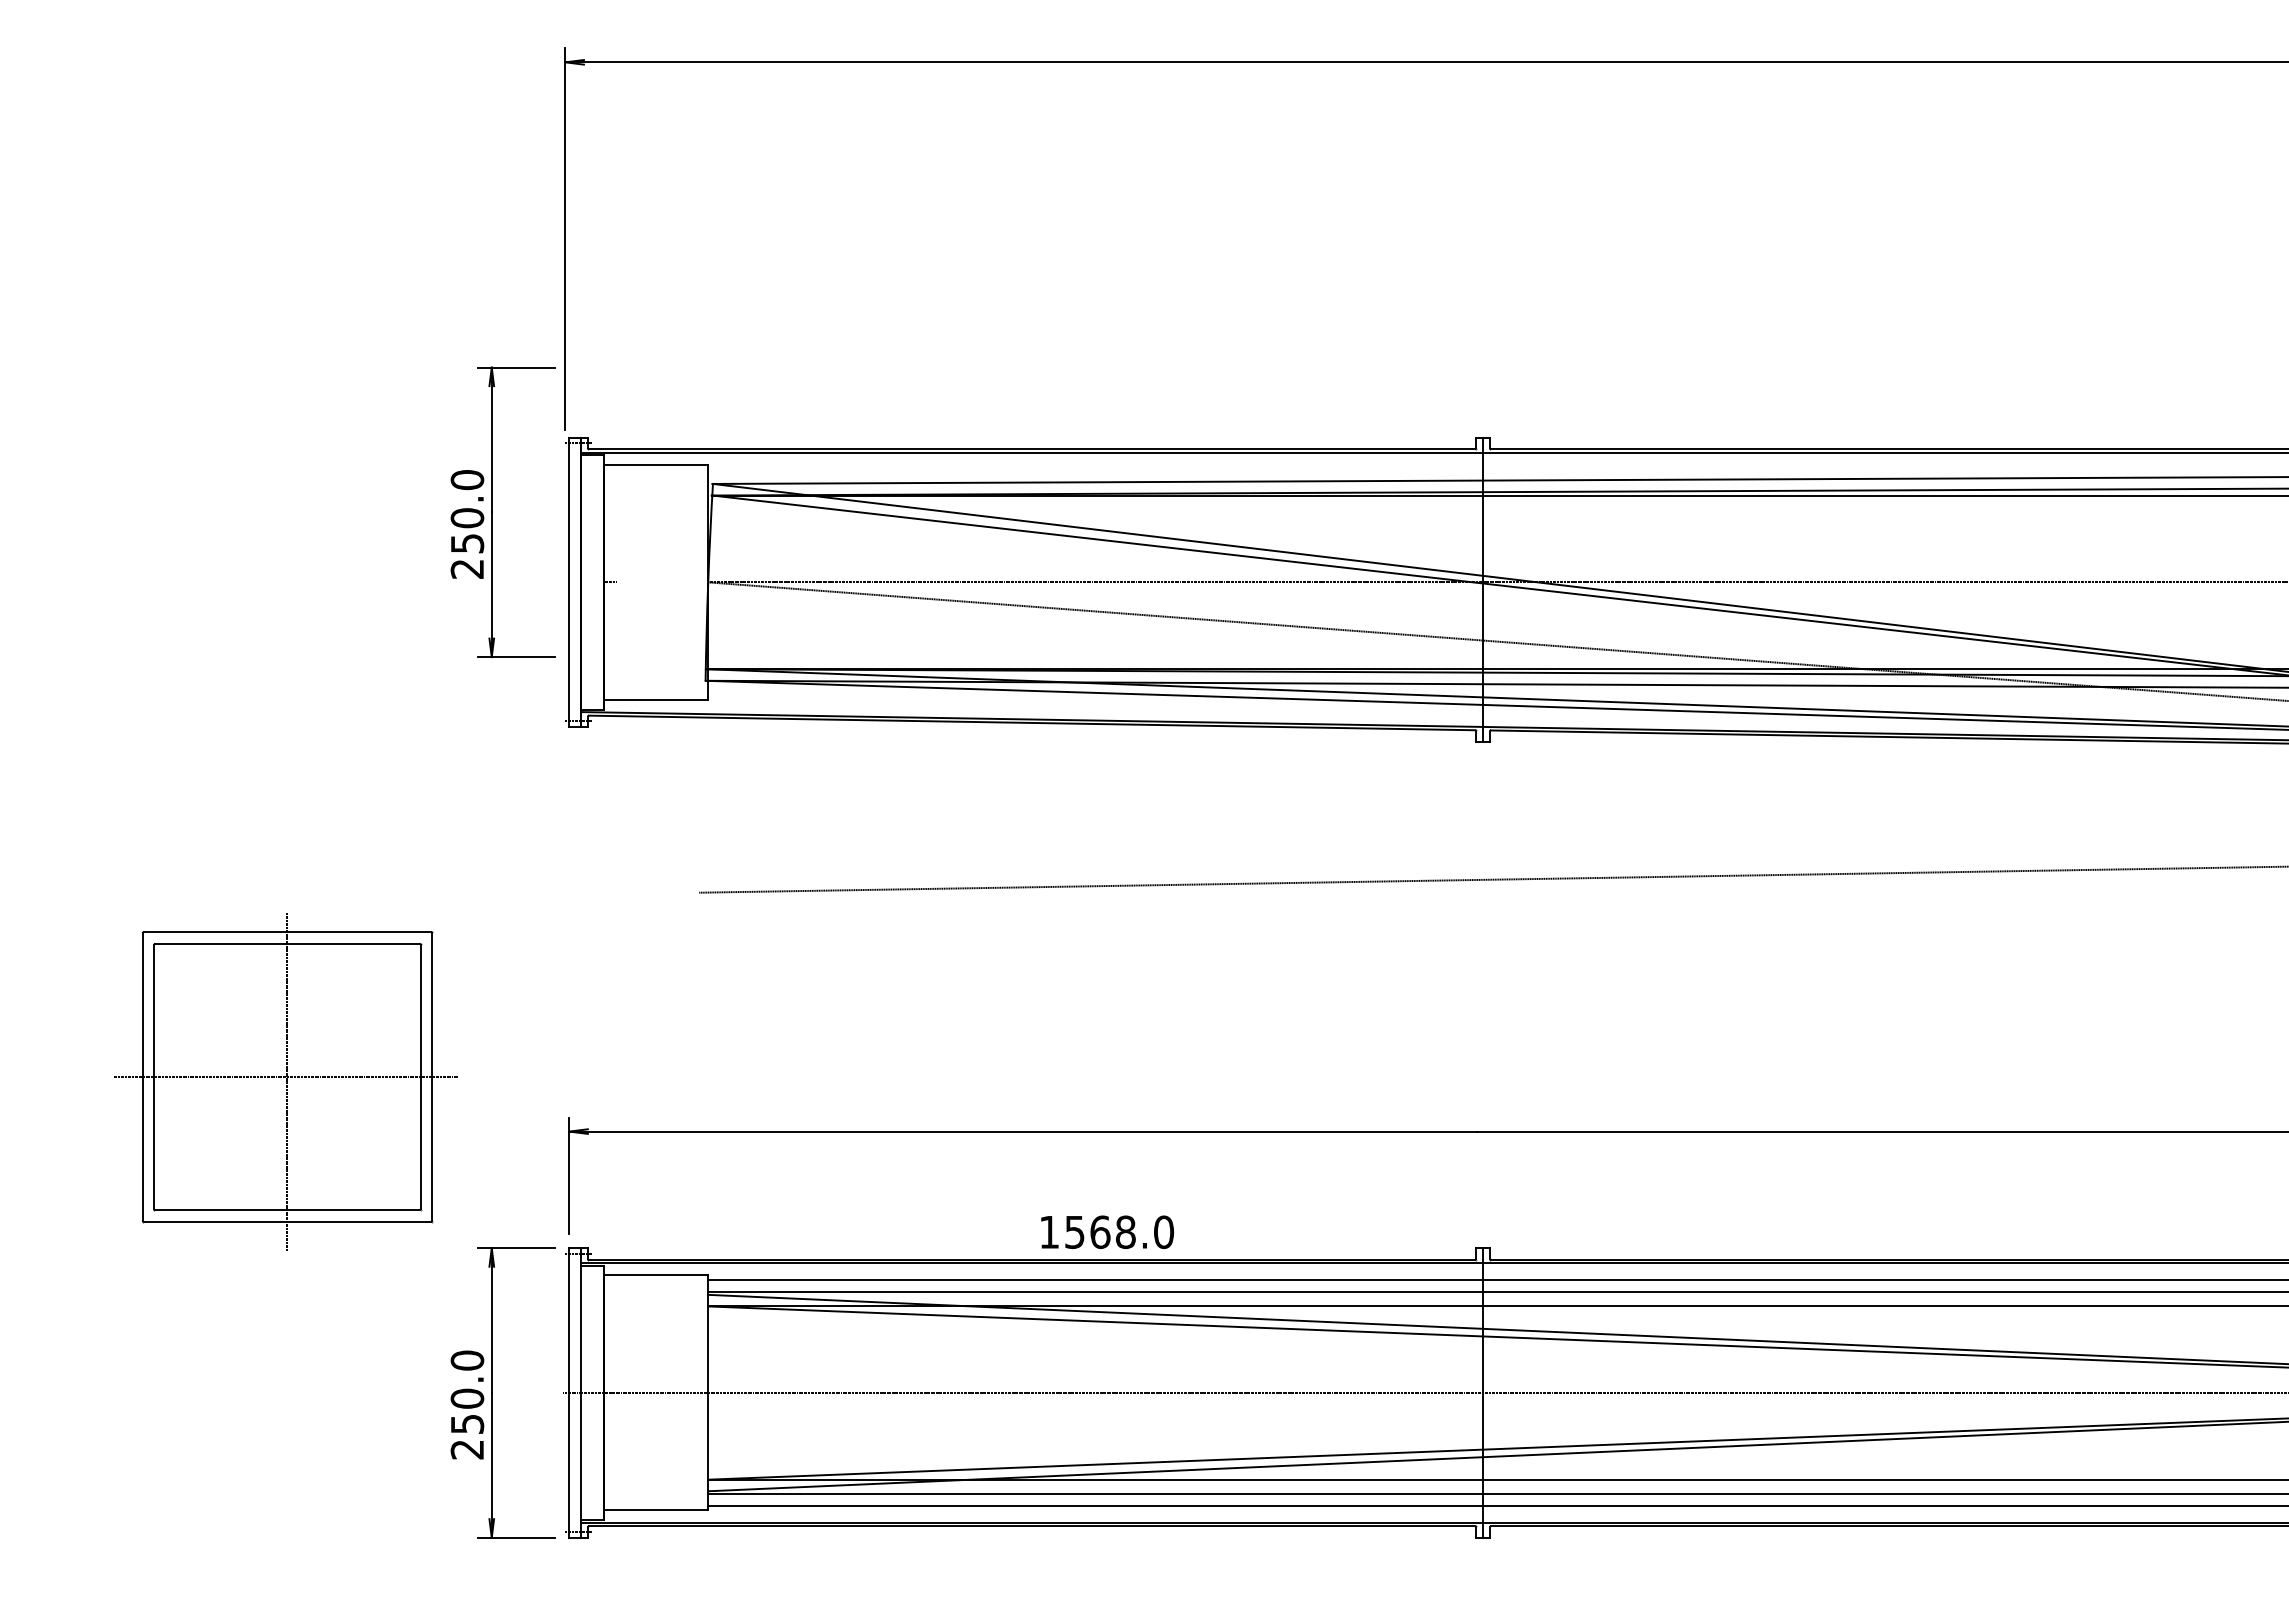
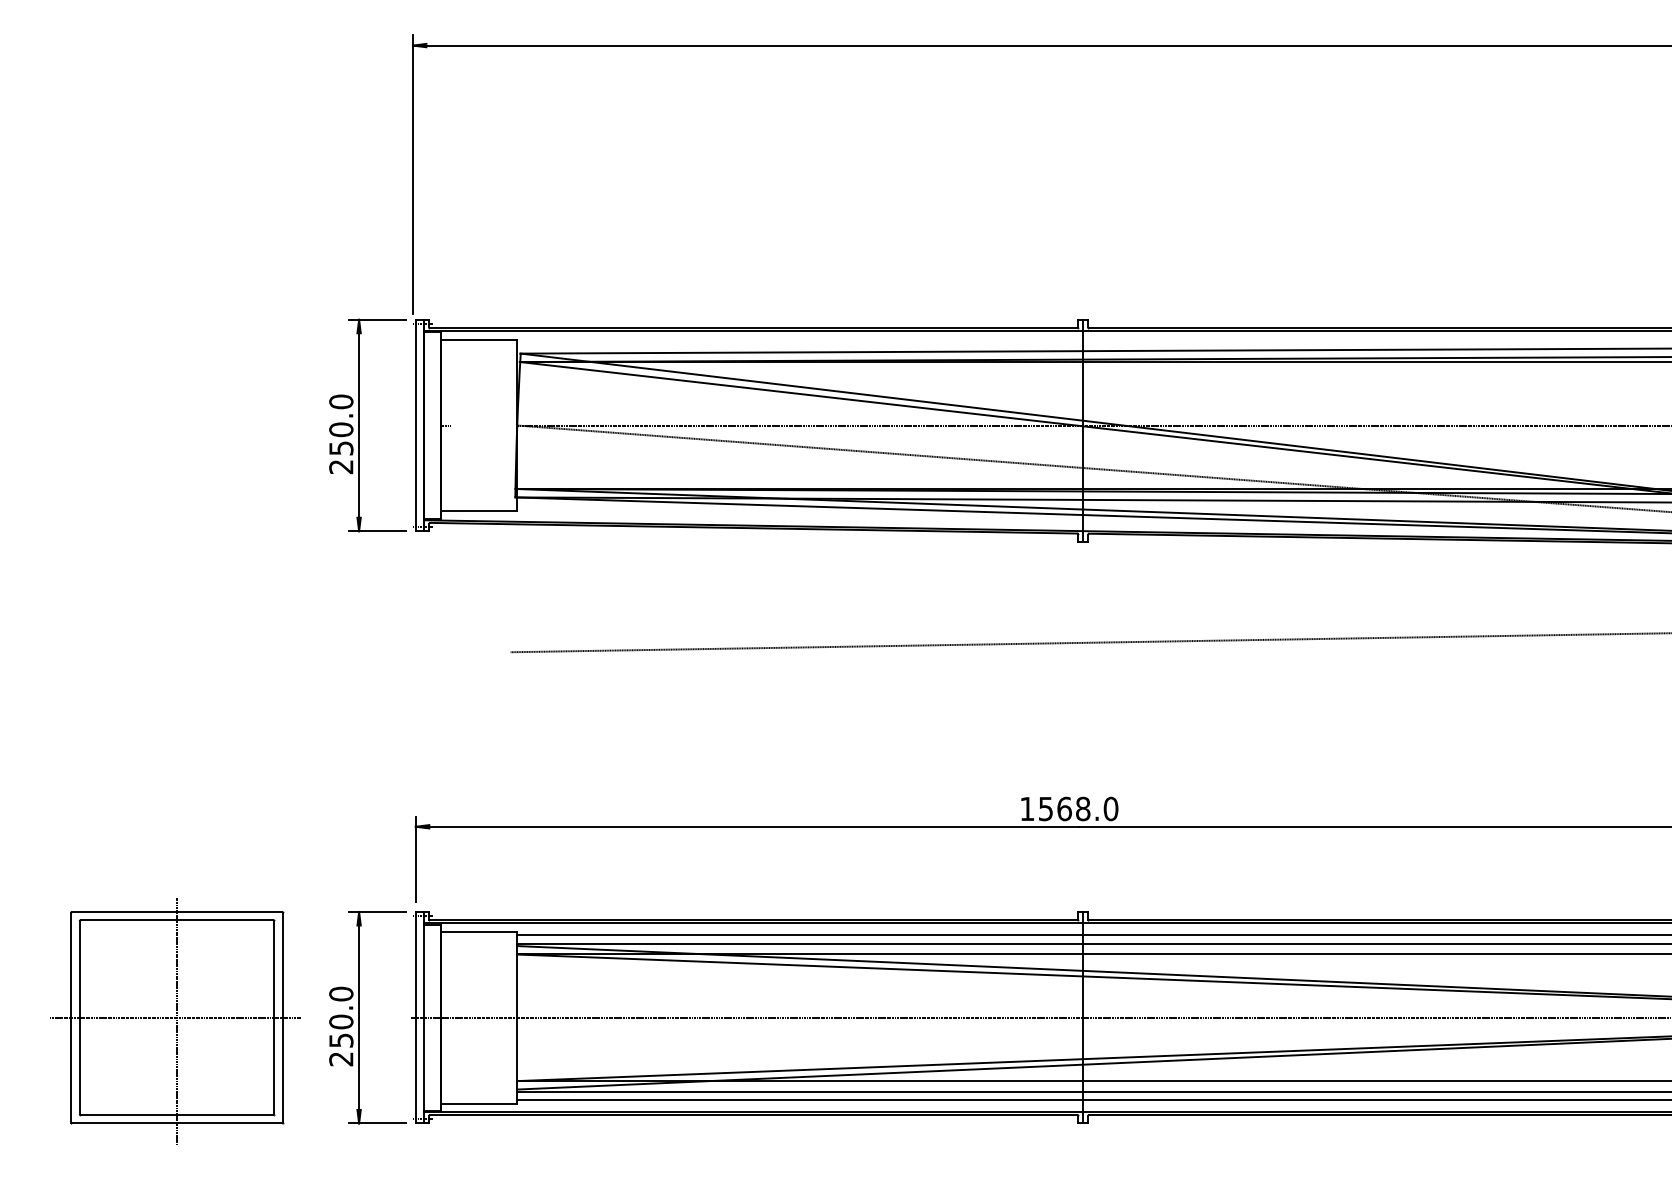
part: (492, 512) -> (359, 425), moved
part: (285, 1081) -> (175, 1021), moved
text: (1107, 1231) -> (1069, 808), moved

